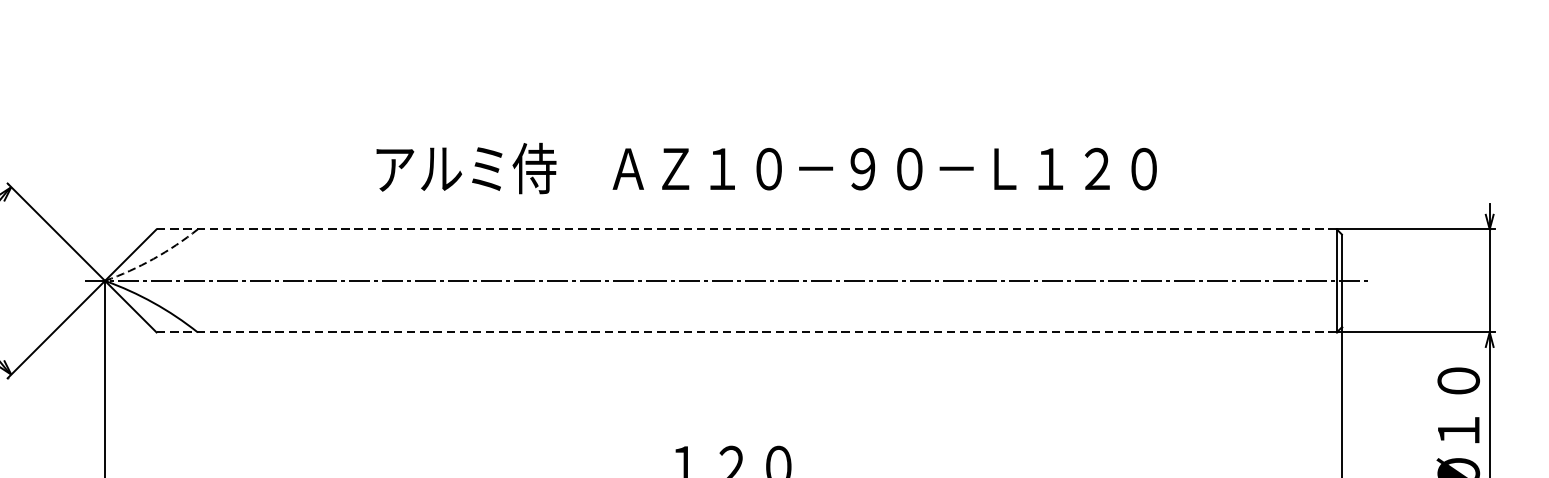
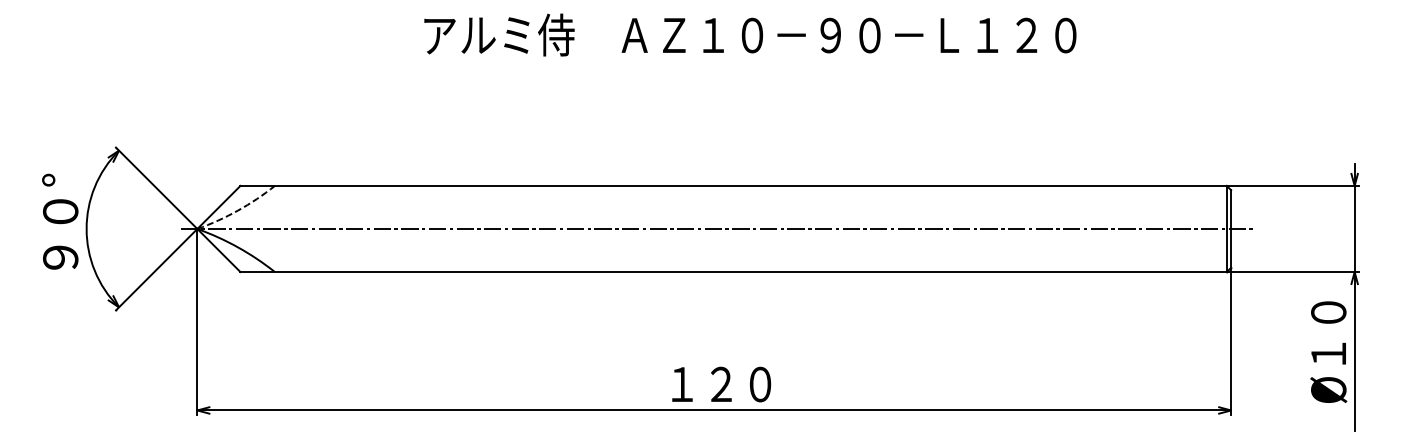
text: (766, 167) -> (750, 34), moved
line: (746, 228) -> (733, 185), dashed -> solid
line: (746, 332) -> (733, 272), dashed -> solid

